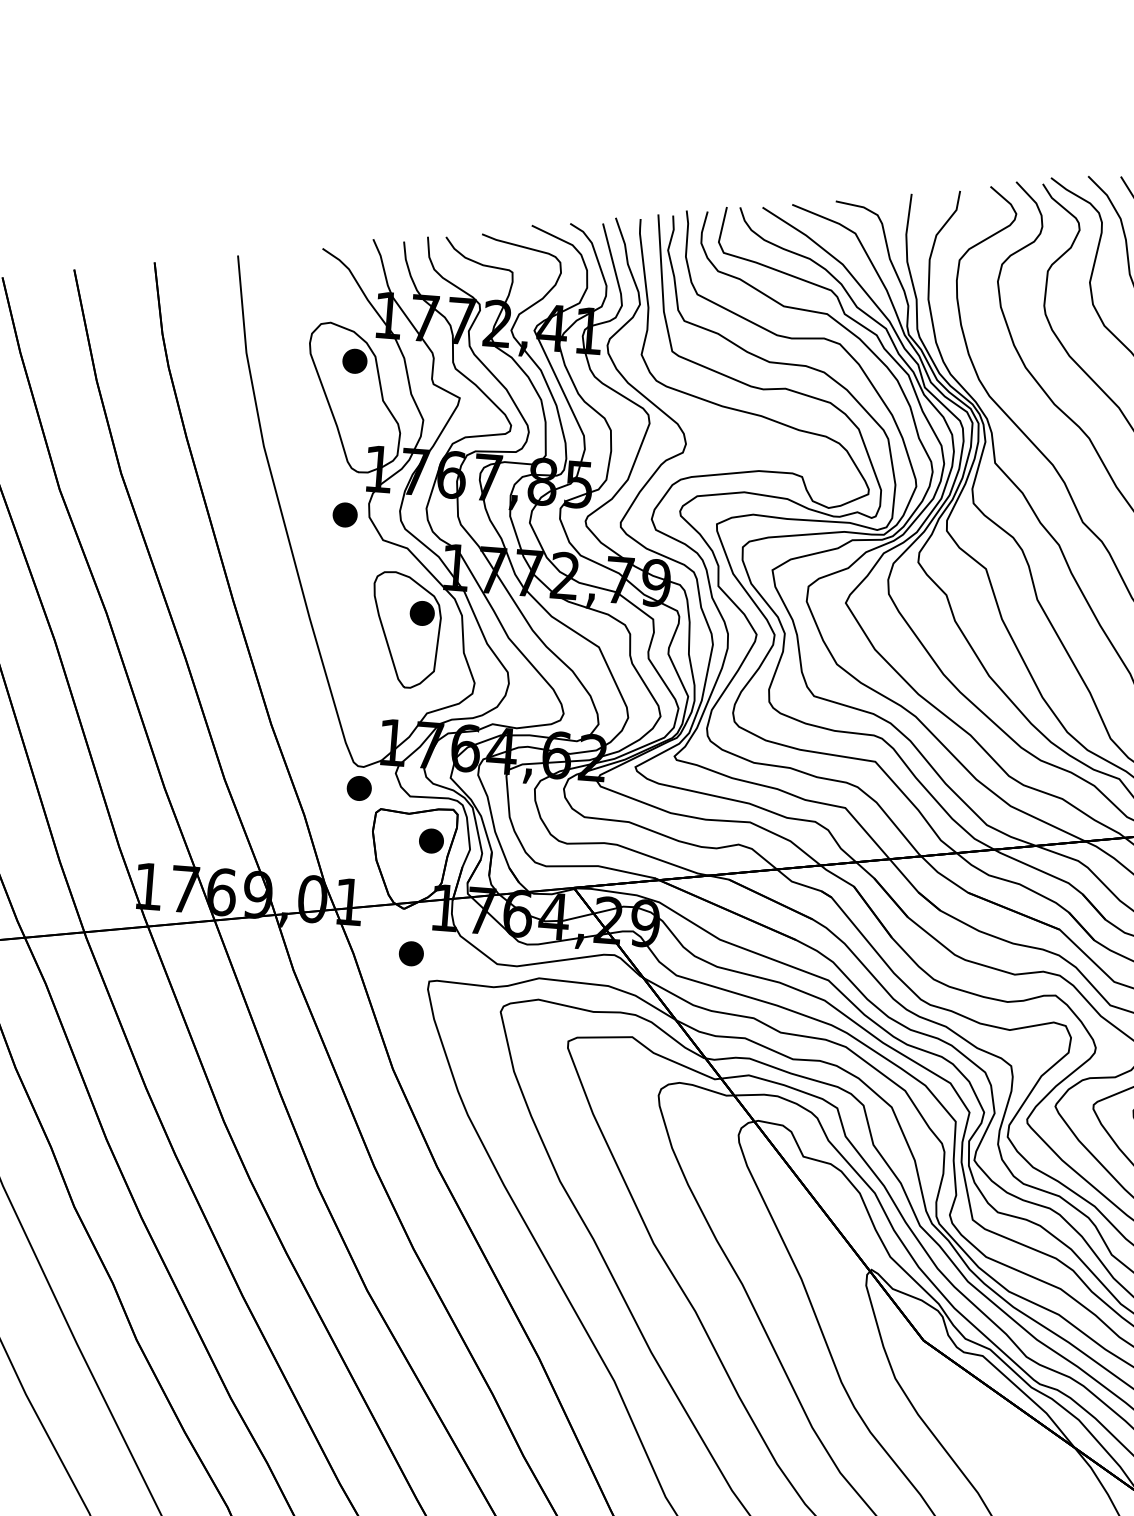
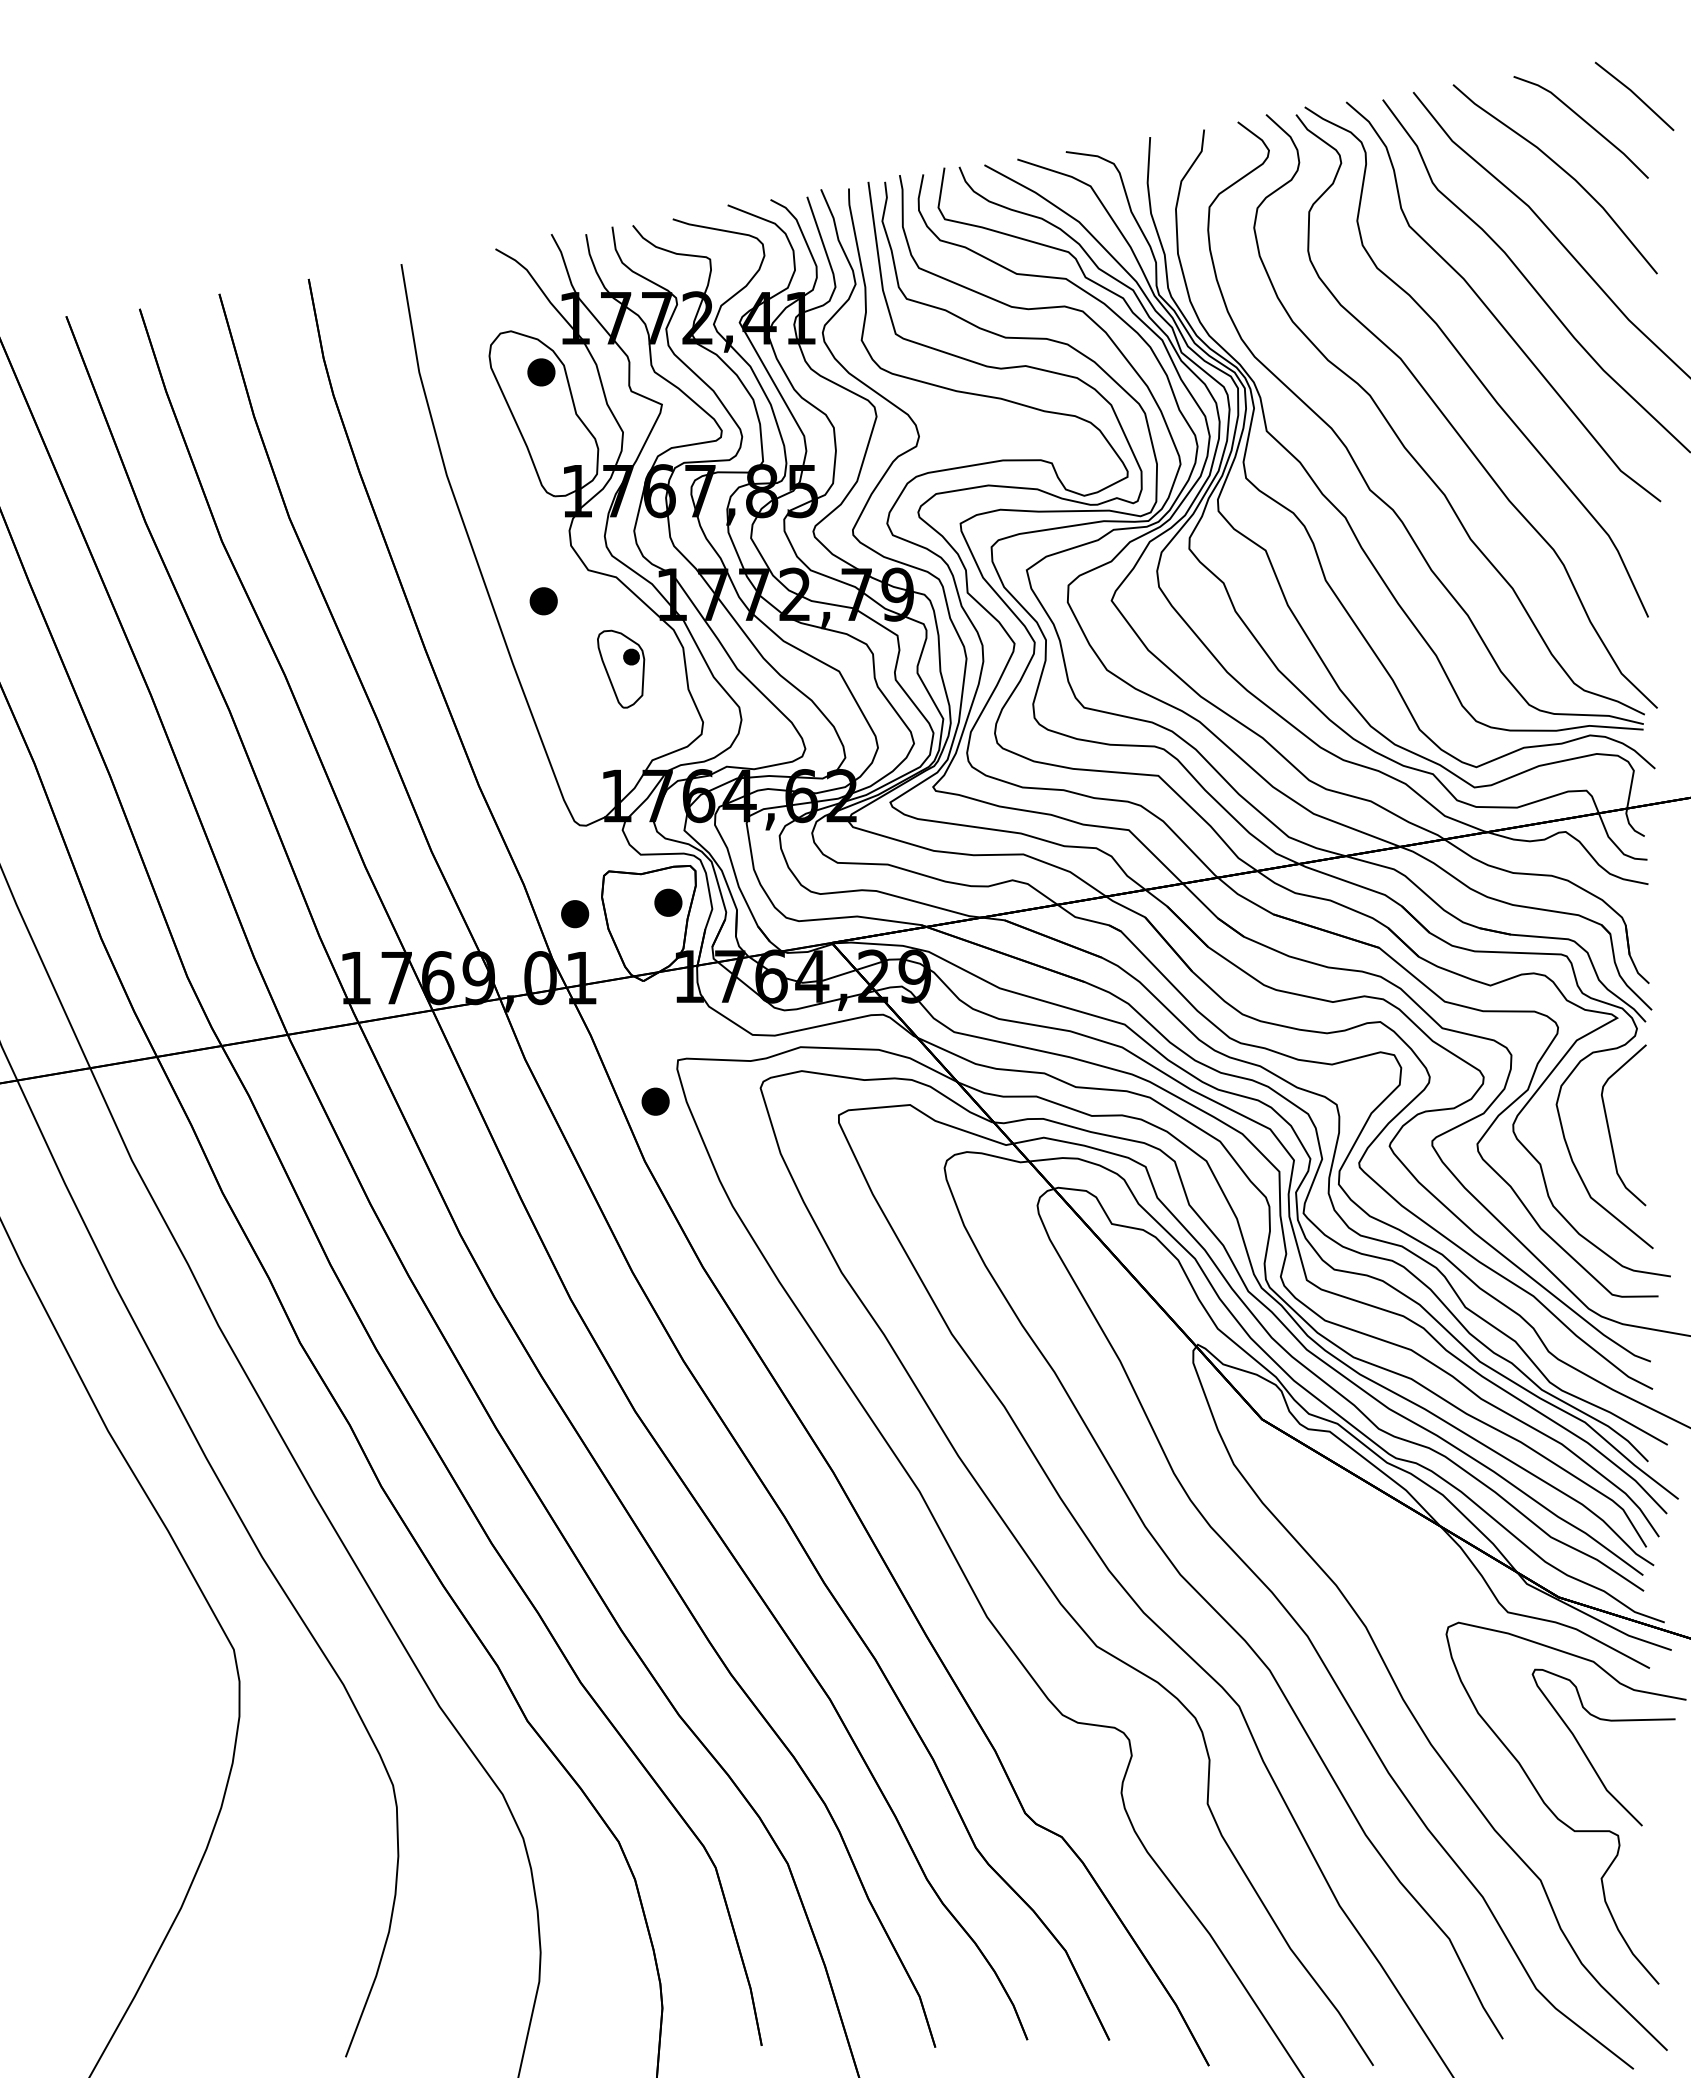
part: (344, 515) -> (543, 601), moved
part: (404, 630) -> (620, 669), size x0.6
part: (359, 788) -> (575, 914), moved
part: (411, 953) -> (655, 1101), moved

